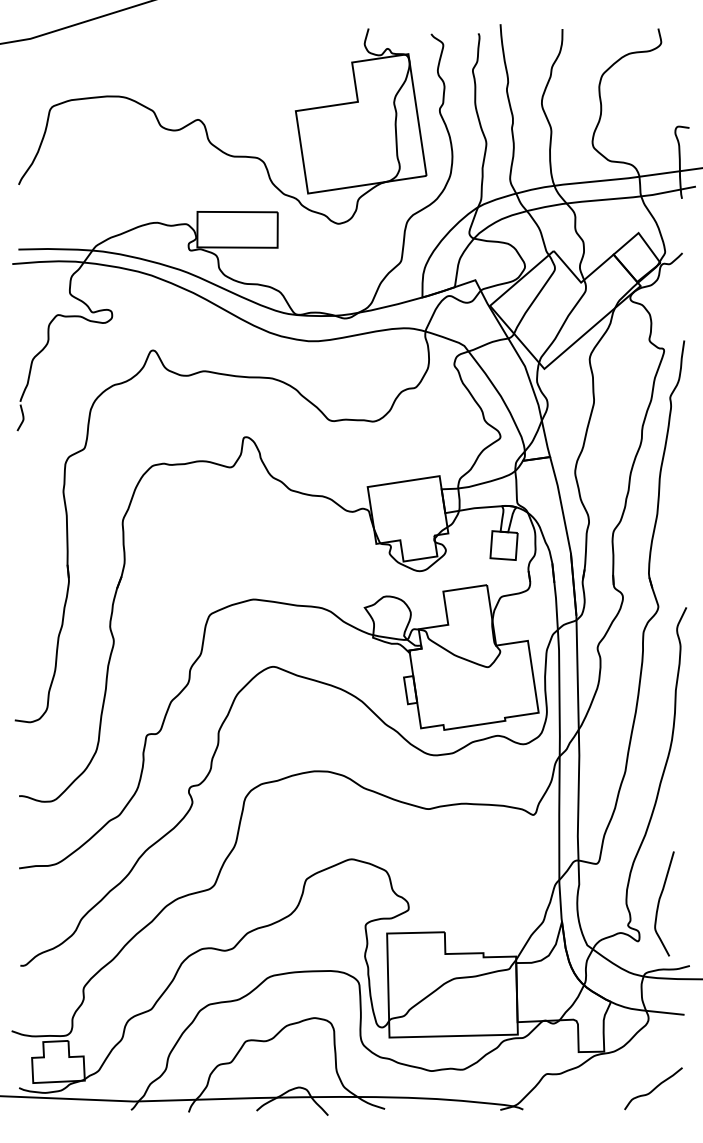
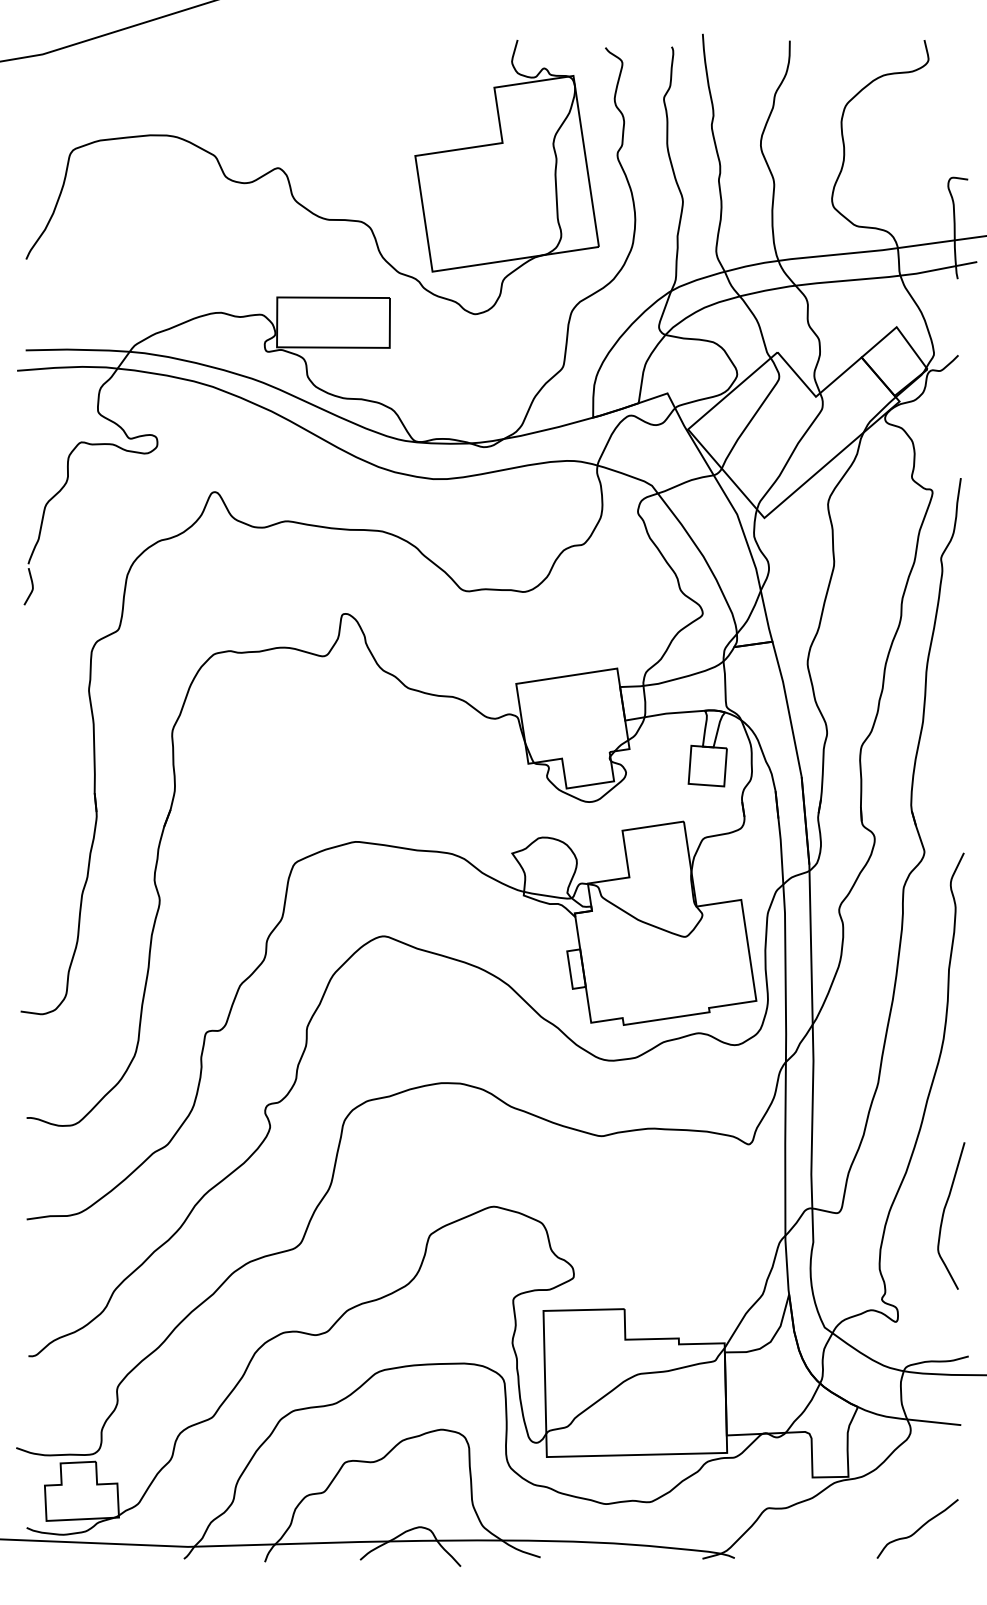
curve: (660, 900) -> (945, 1211), moved

